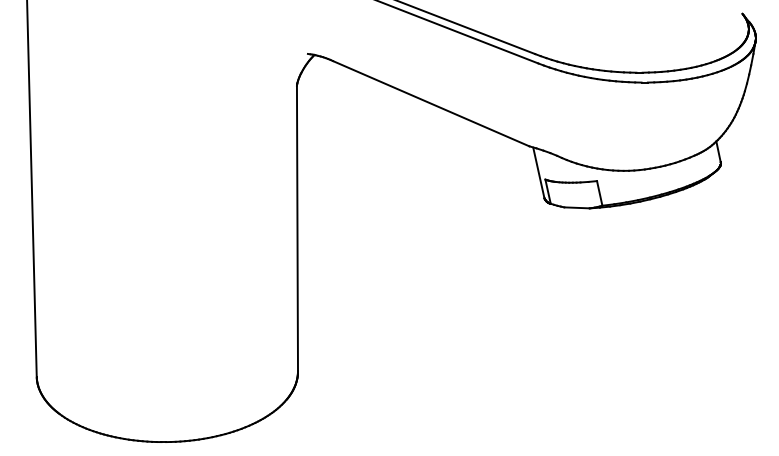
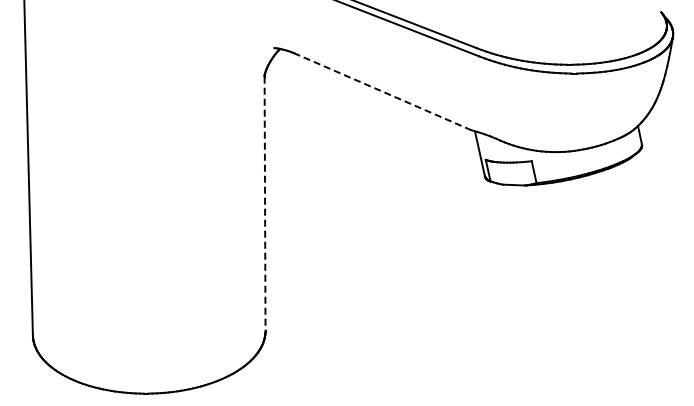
line: (430, 103) -> (383, 92), solid -> dashed
line: (297, 229) -> (265, 204), solid -> dashed

